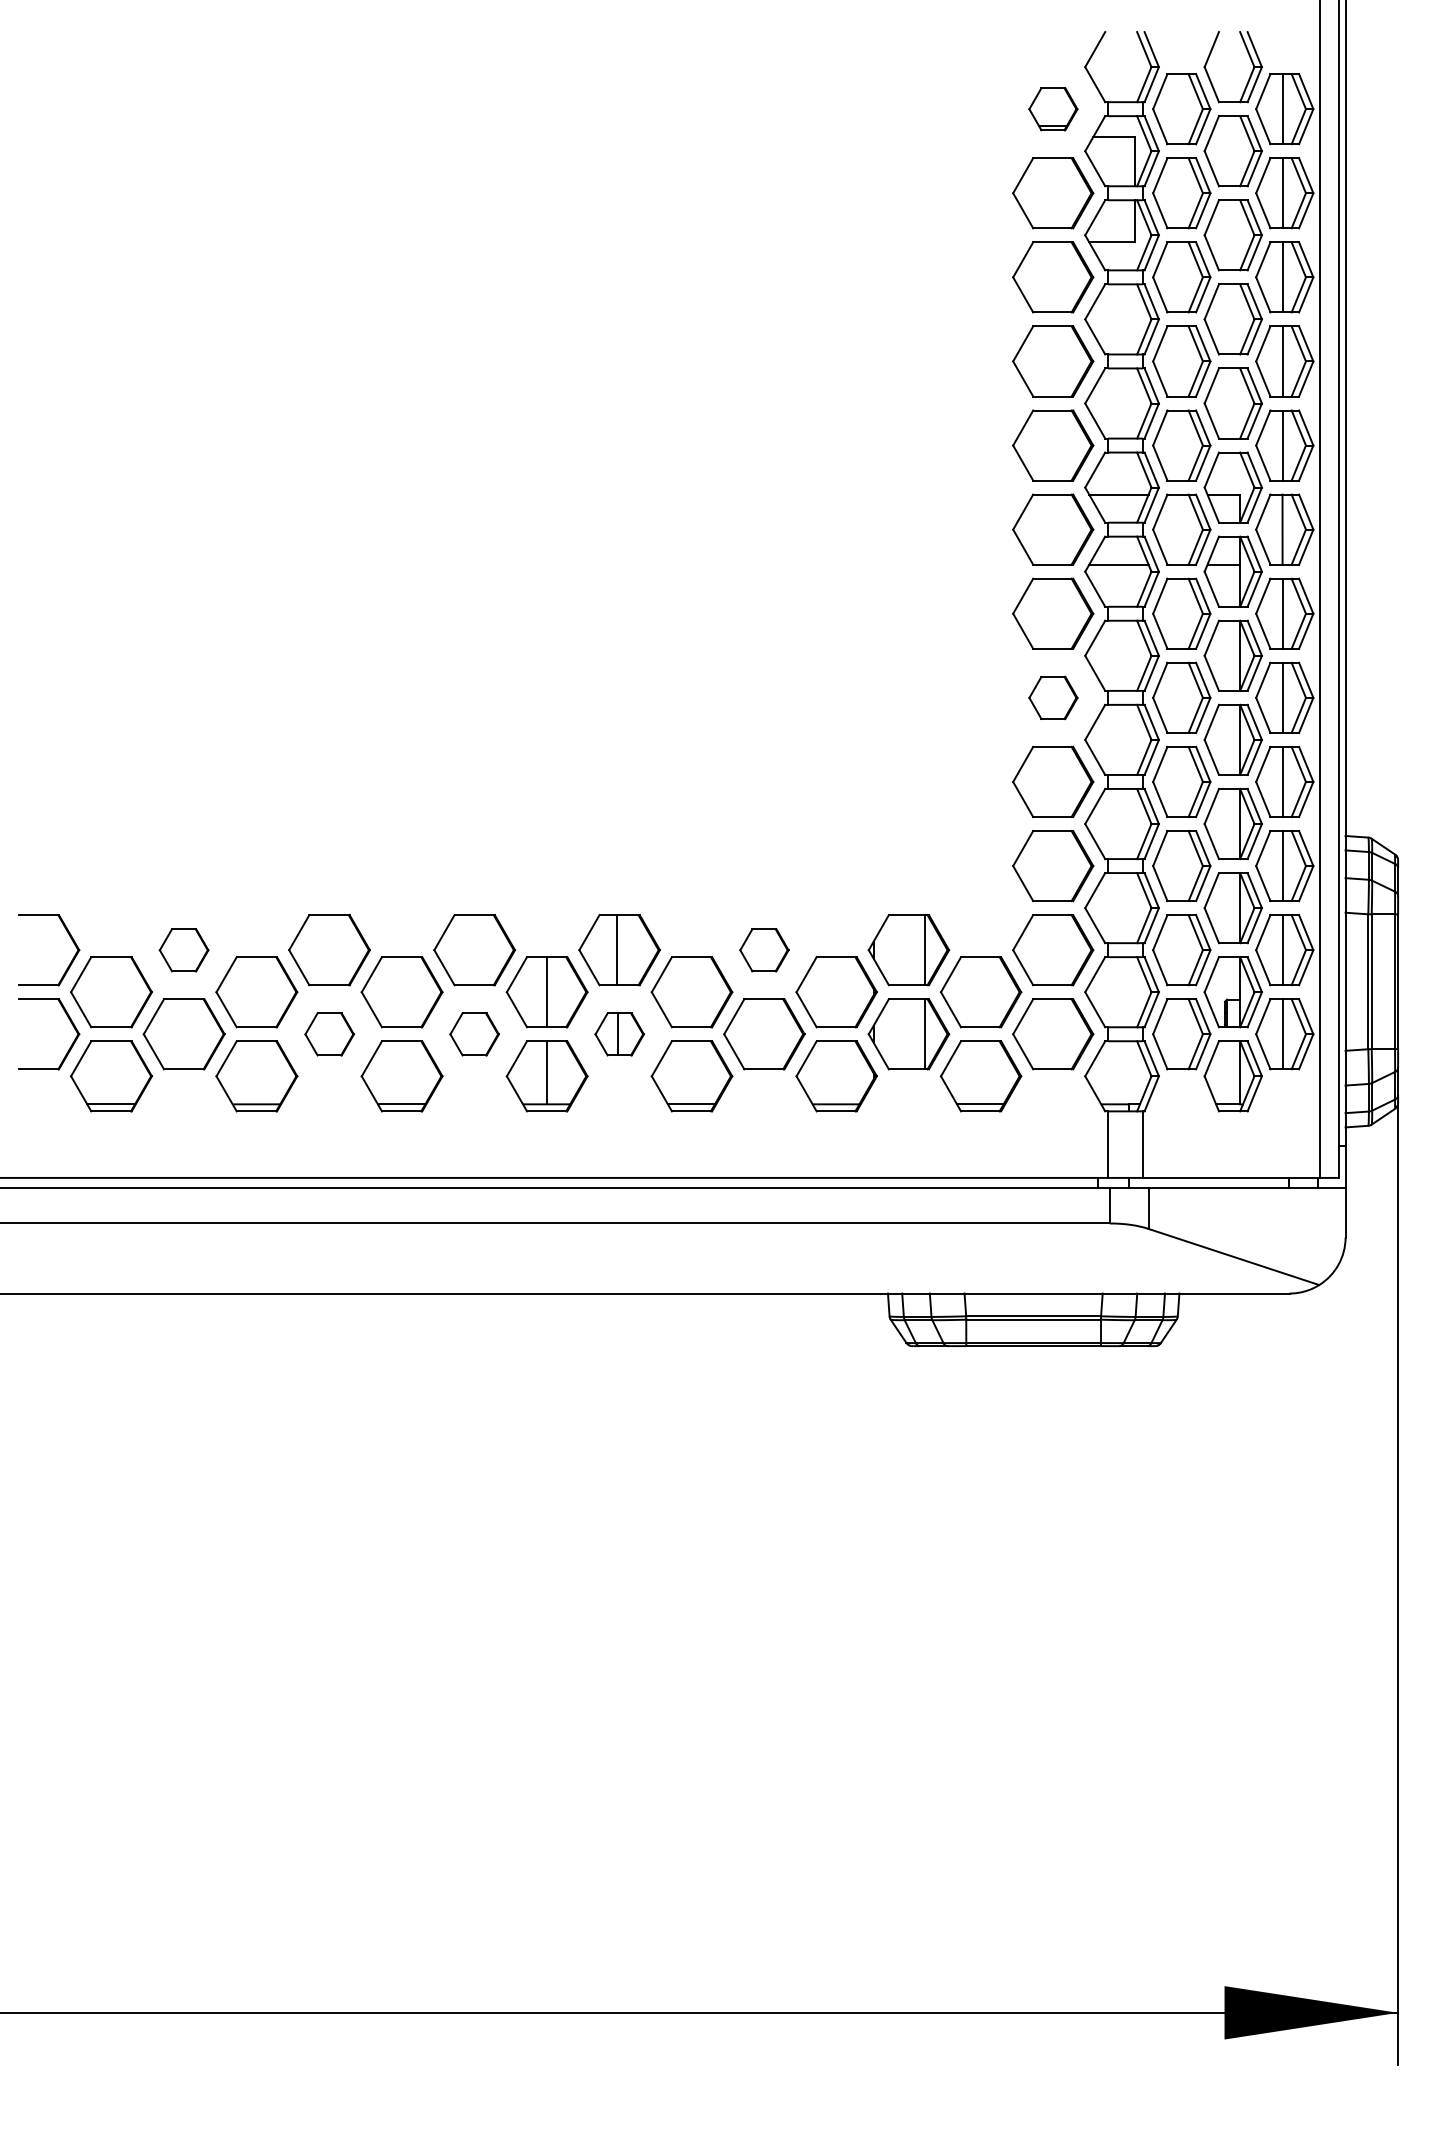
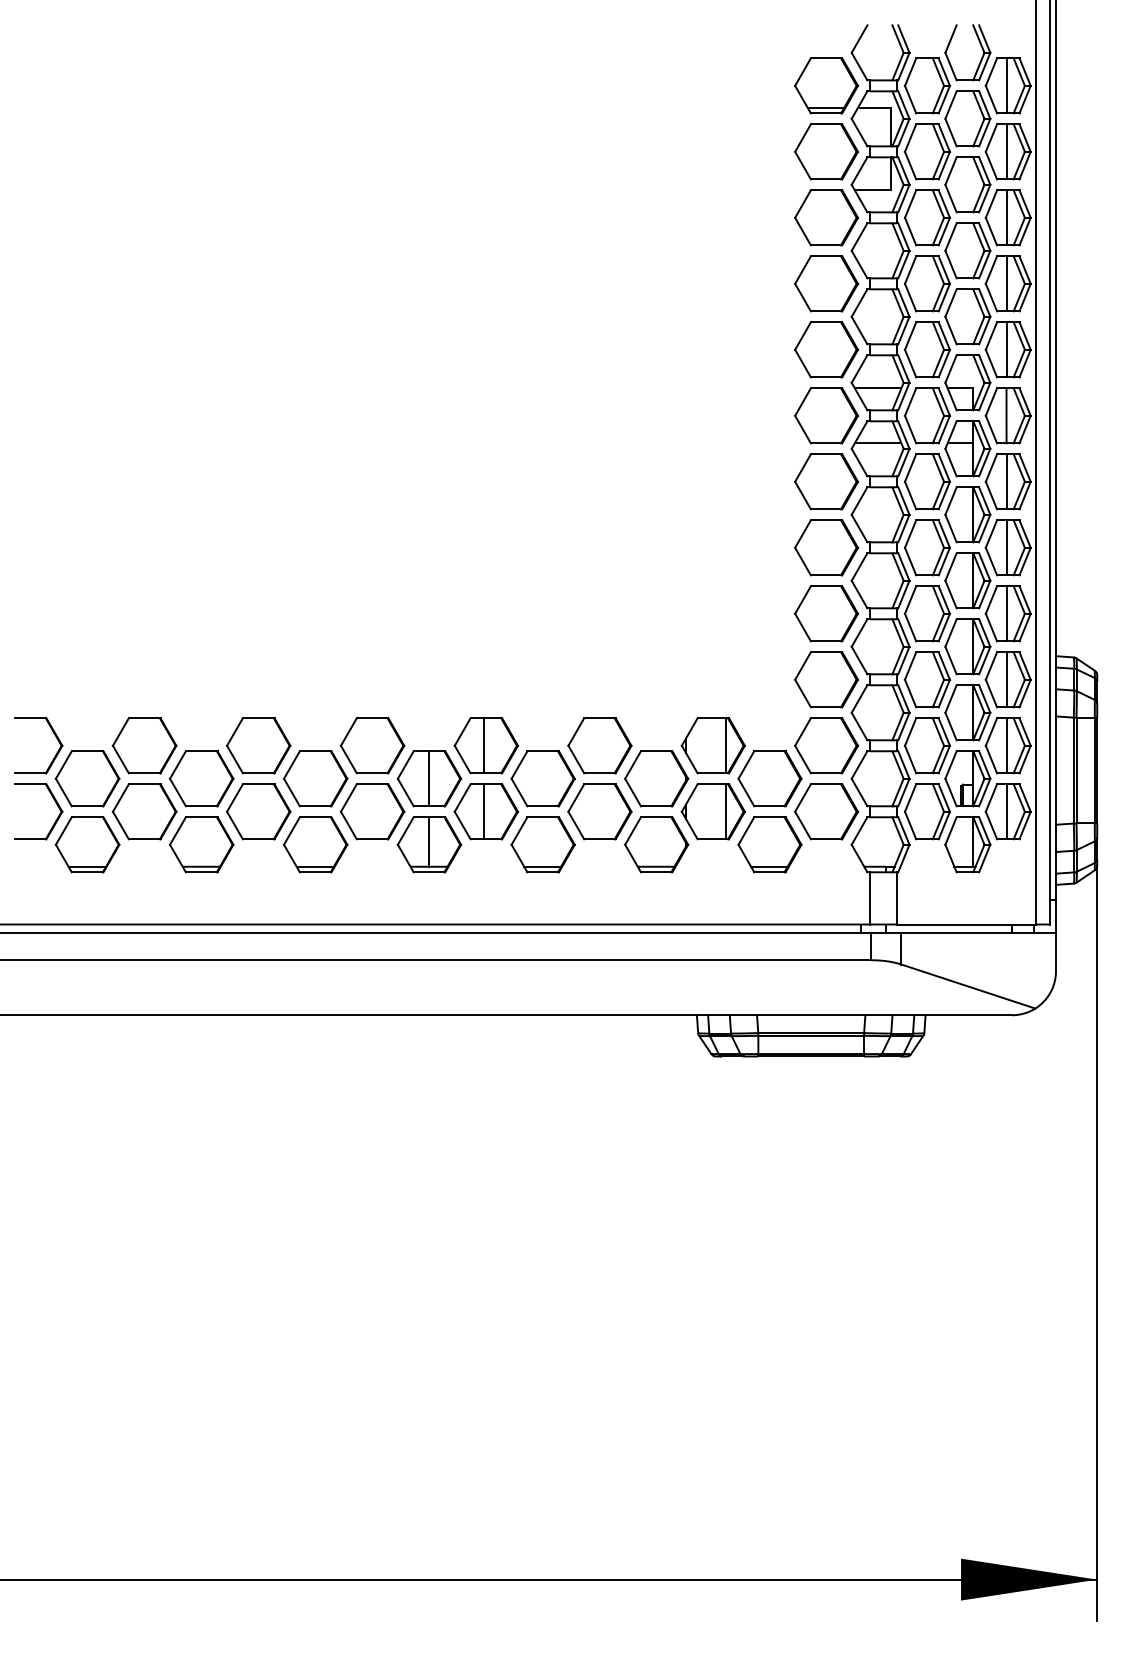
part: (1053, 108) -> (826, 85), size x1.67
part: (1053, 697) -> (826, 547), size x1.67
part: (183, 949) -> (144, 745), size x1.67
part: (763, 949) -> (599, 745), size x1.67
part: (329, 1033) -> (258, 811), size x1.67
part: (474, 1033) -> (372, 811), size x1.67
part: (619, 1033) -> (486, 811), size x1.67

